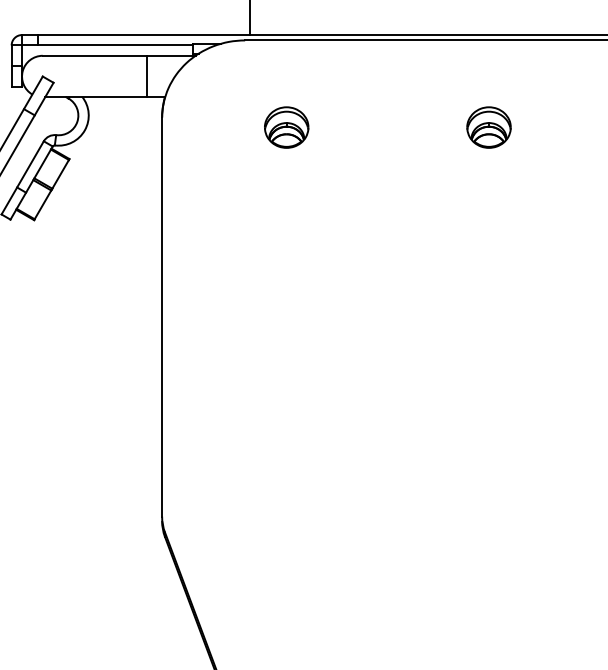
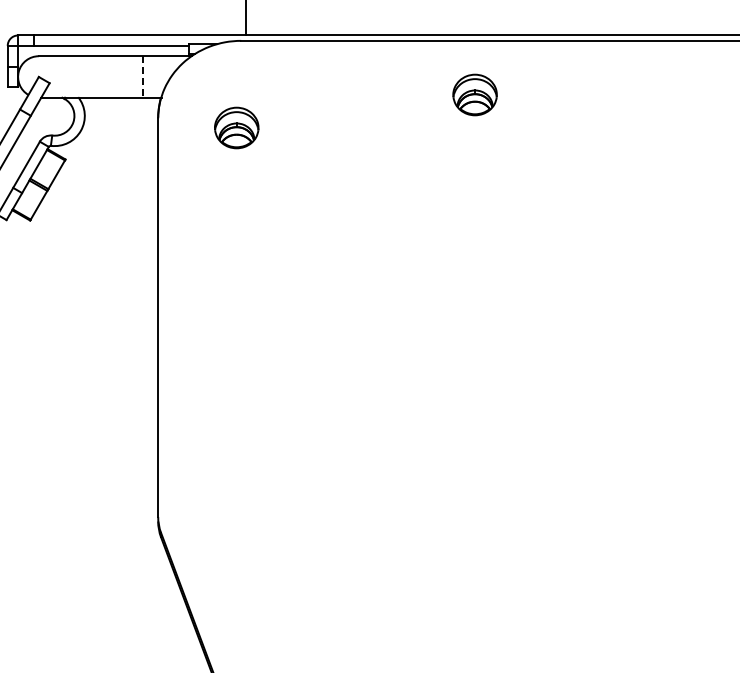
line: (146, 76) -> (142, 76), solid -> dashed
part: (286, 127) -> (236, 127), moved
part: (488, 127) -> (474, 94), moved

